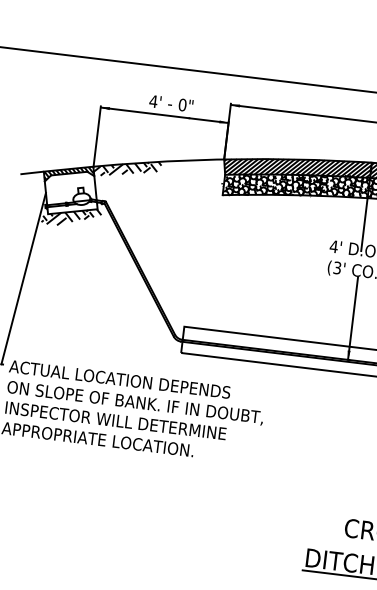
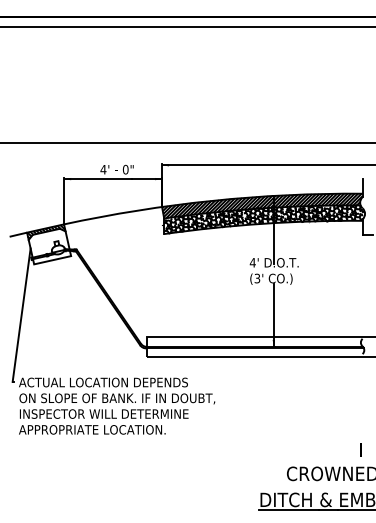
hatch: (126, 168) -> (89, 222), removed
hatch: (71, 213) -> (51, 261), removed

